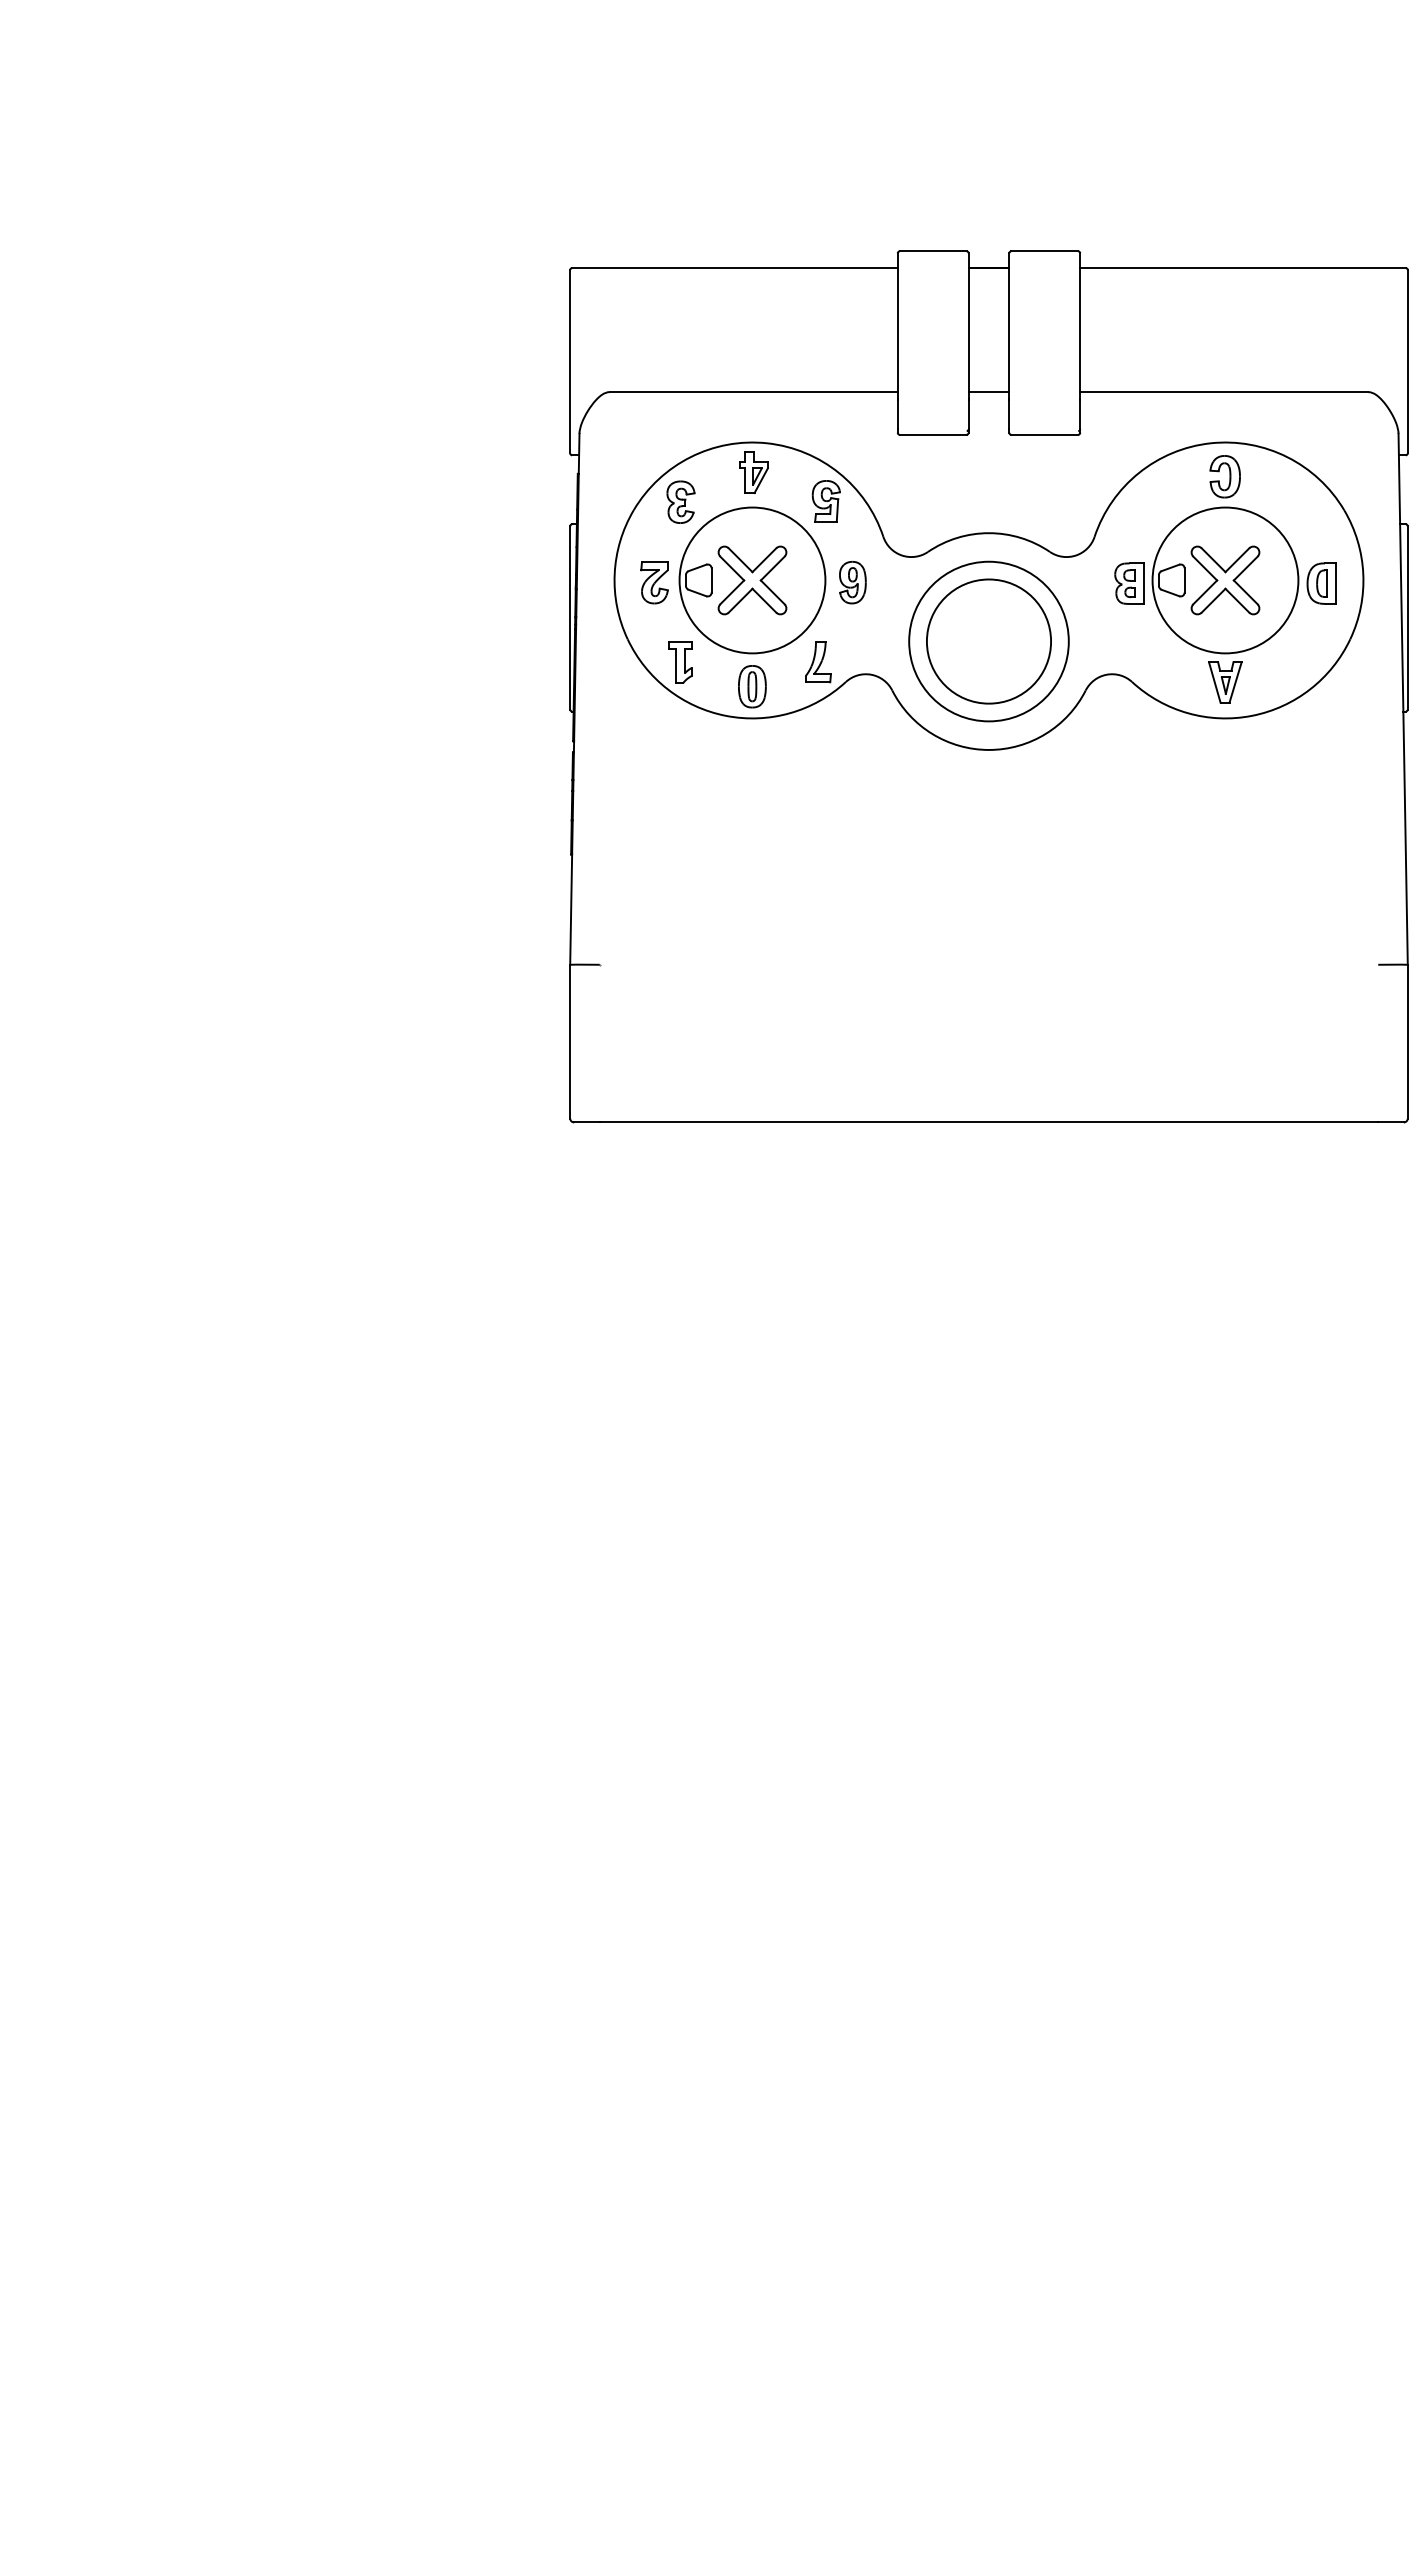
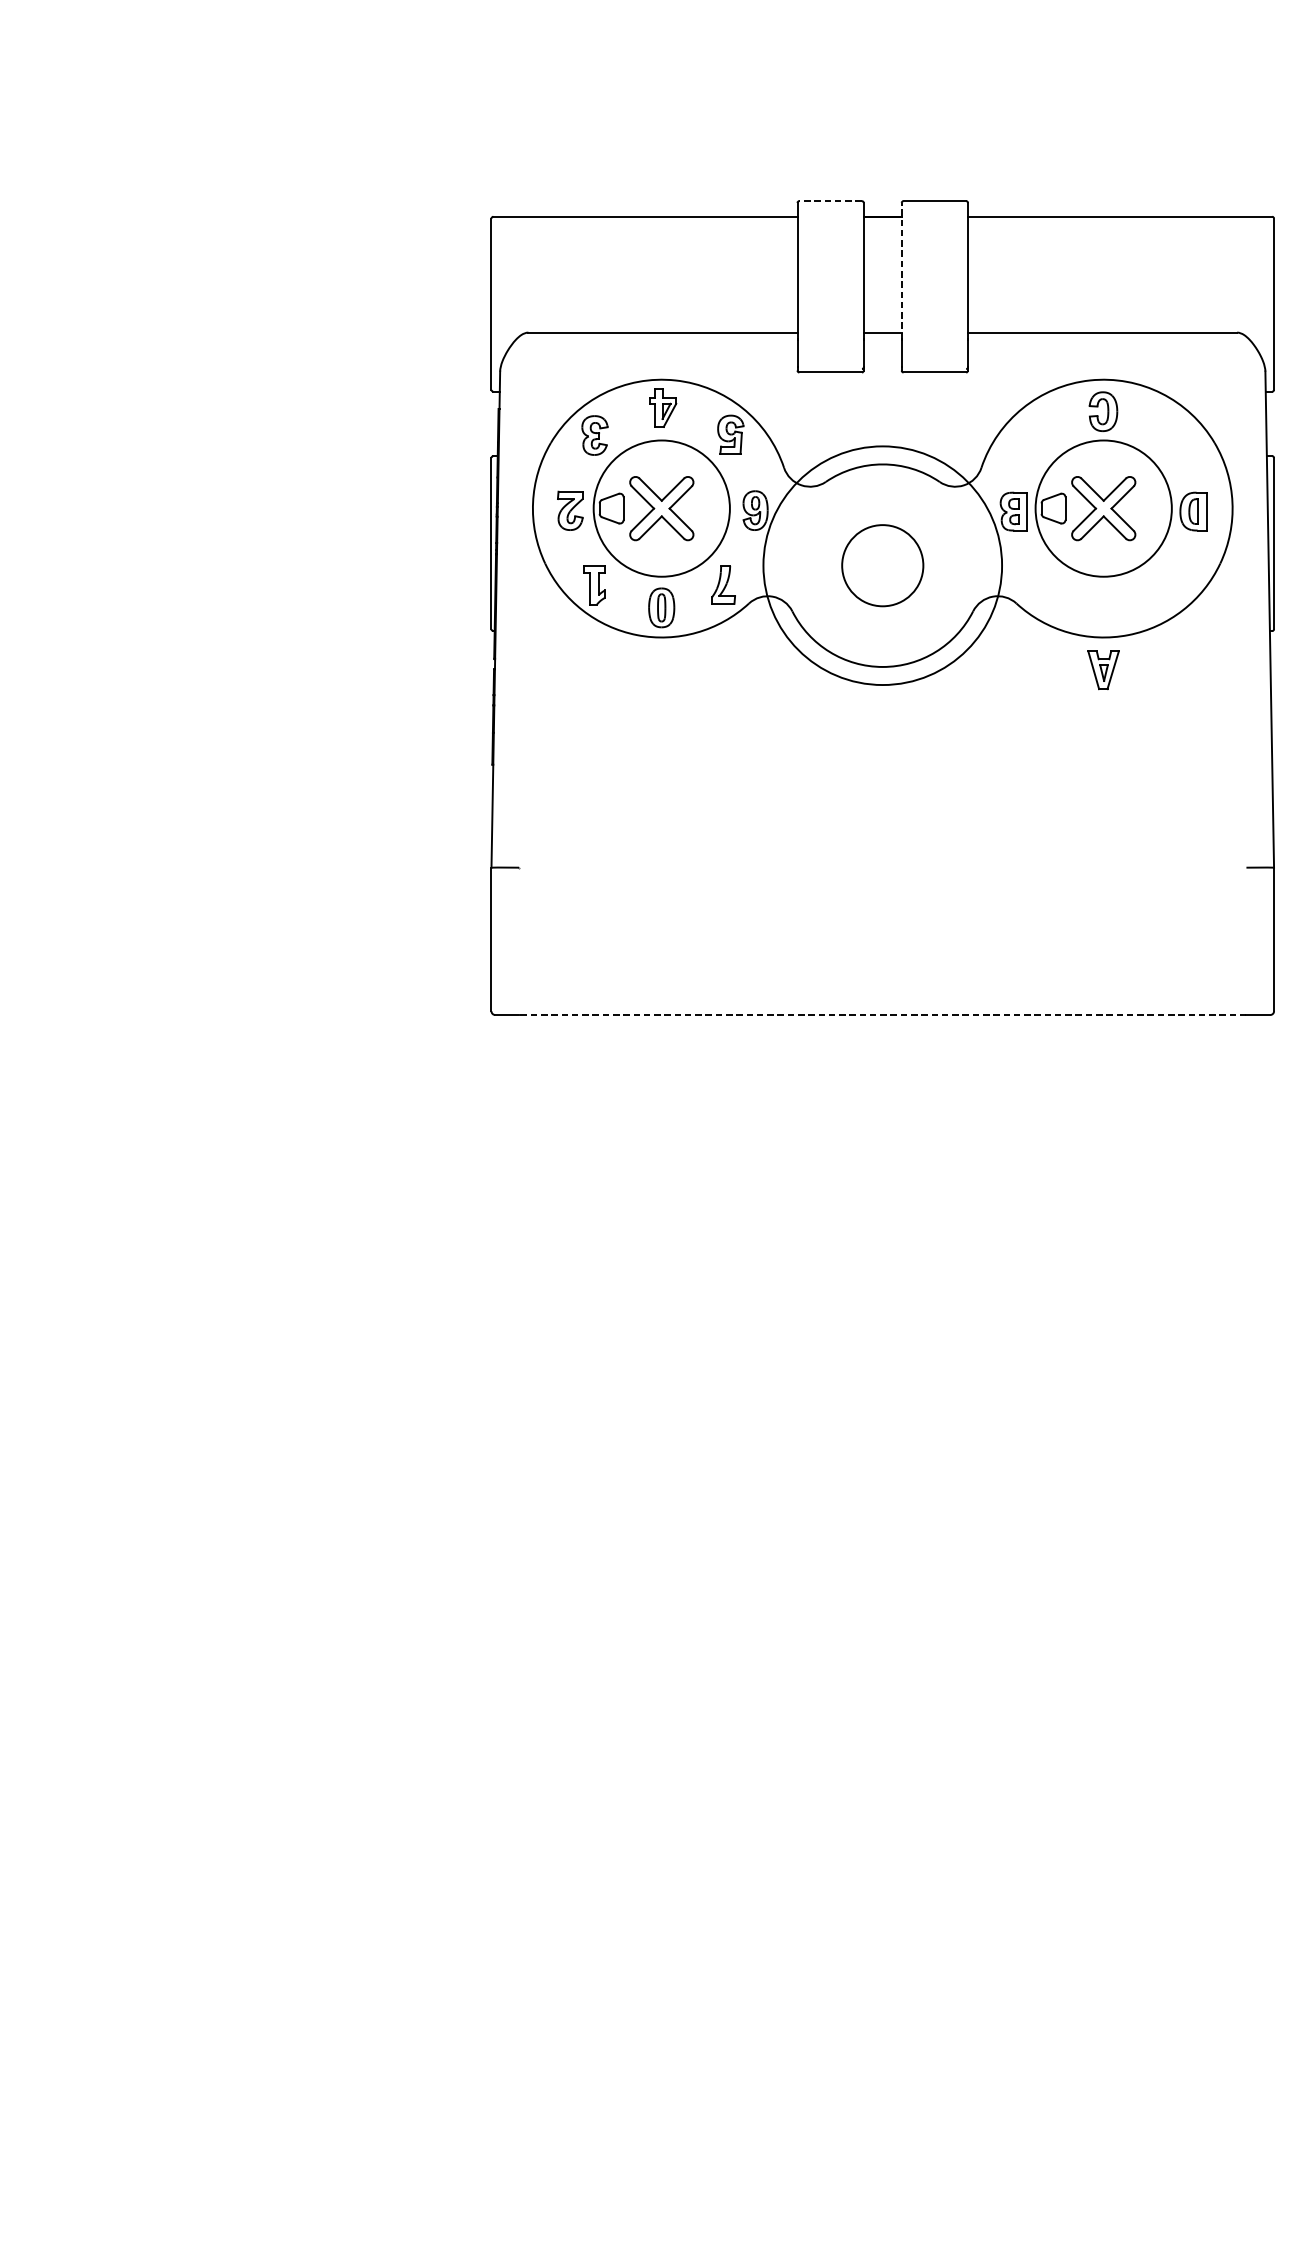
line: (933, 251) -> (830, 201), solid -> dashed
line: (1009, 326) -> (901, 271), solid -> dashed
circle: (988, 641) -> (882, 565), size x0.7
circle: (988, 641) -> (882, 565), size x1.6
part: (1225, 682) -> (1103, 670), moved
line: (988, 1122) -> (882, 1015), solid -> dashed

